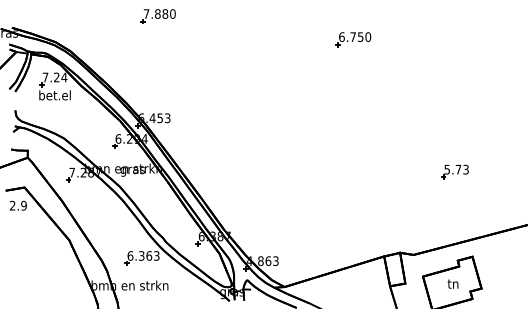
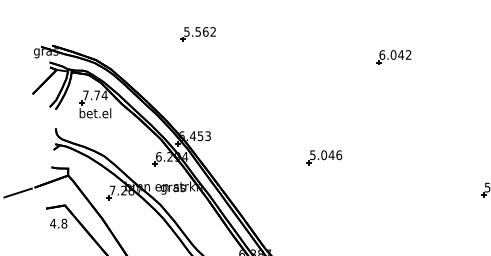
text: (159, 13) -> (199, 31), 7.880 -> 5.562
text: (360, 36) -> (400, 54), 6.750 -> 6.042
text: (56, 77) -> (96, 95), 7.24 -> 7.74
part: (283, 139) -> (323, 157), added
text: (17, 205) -> (57, 223), 2.9 -> 4.8

